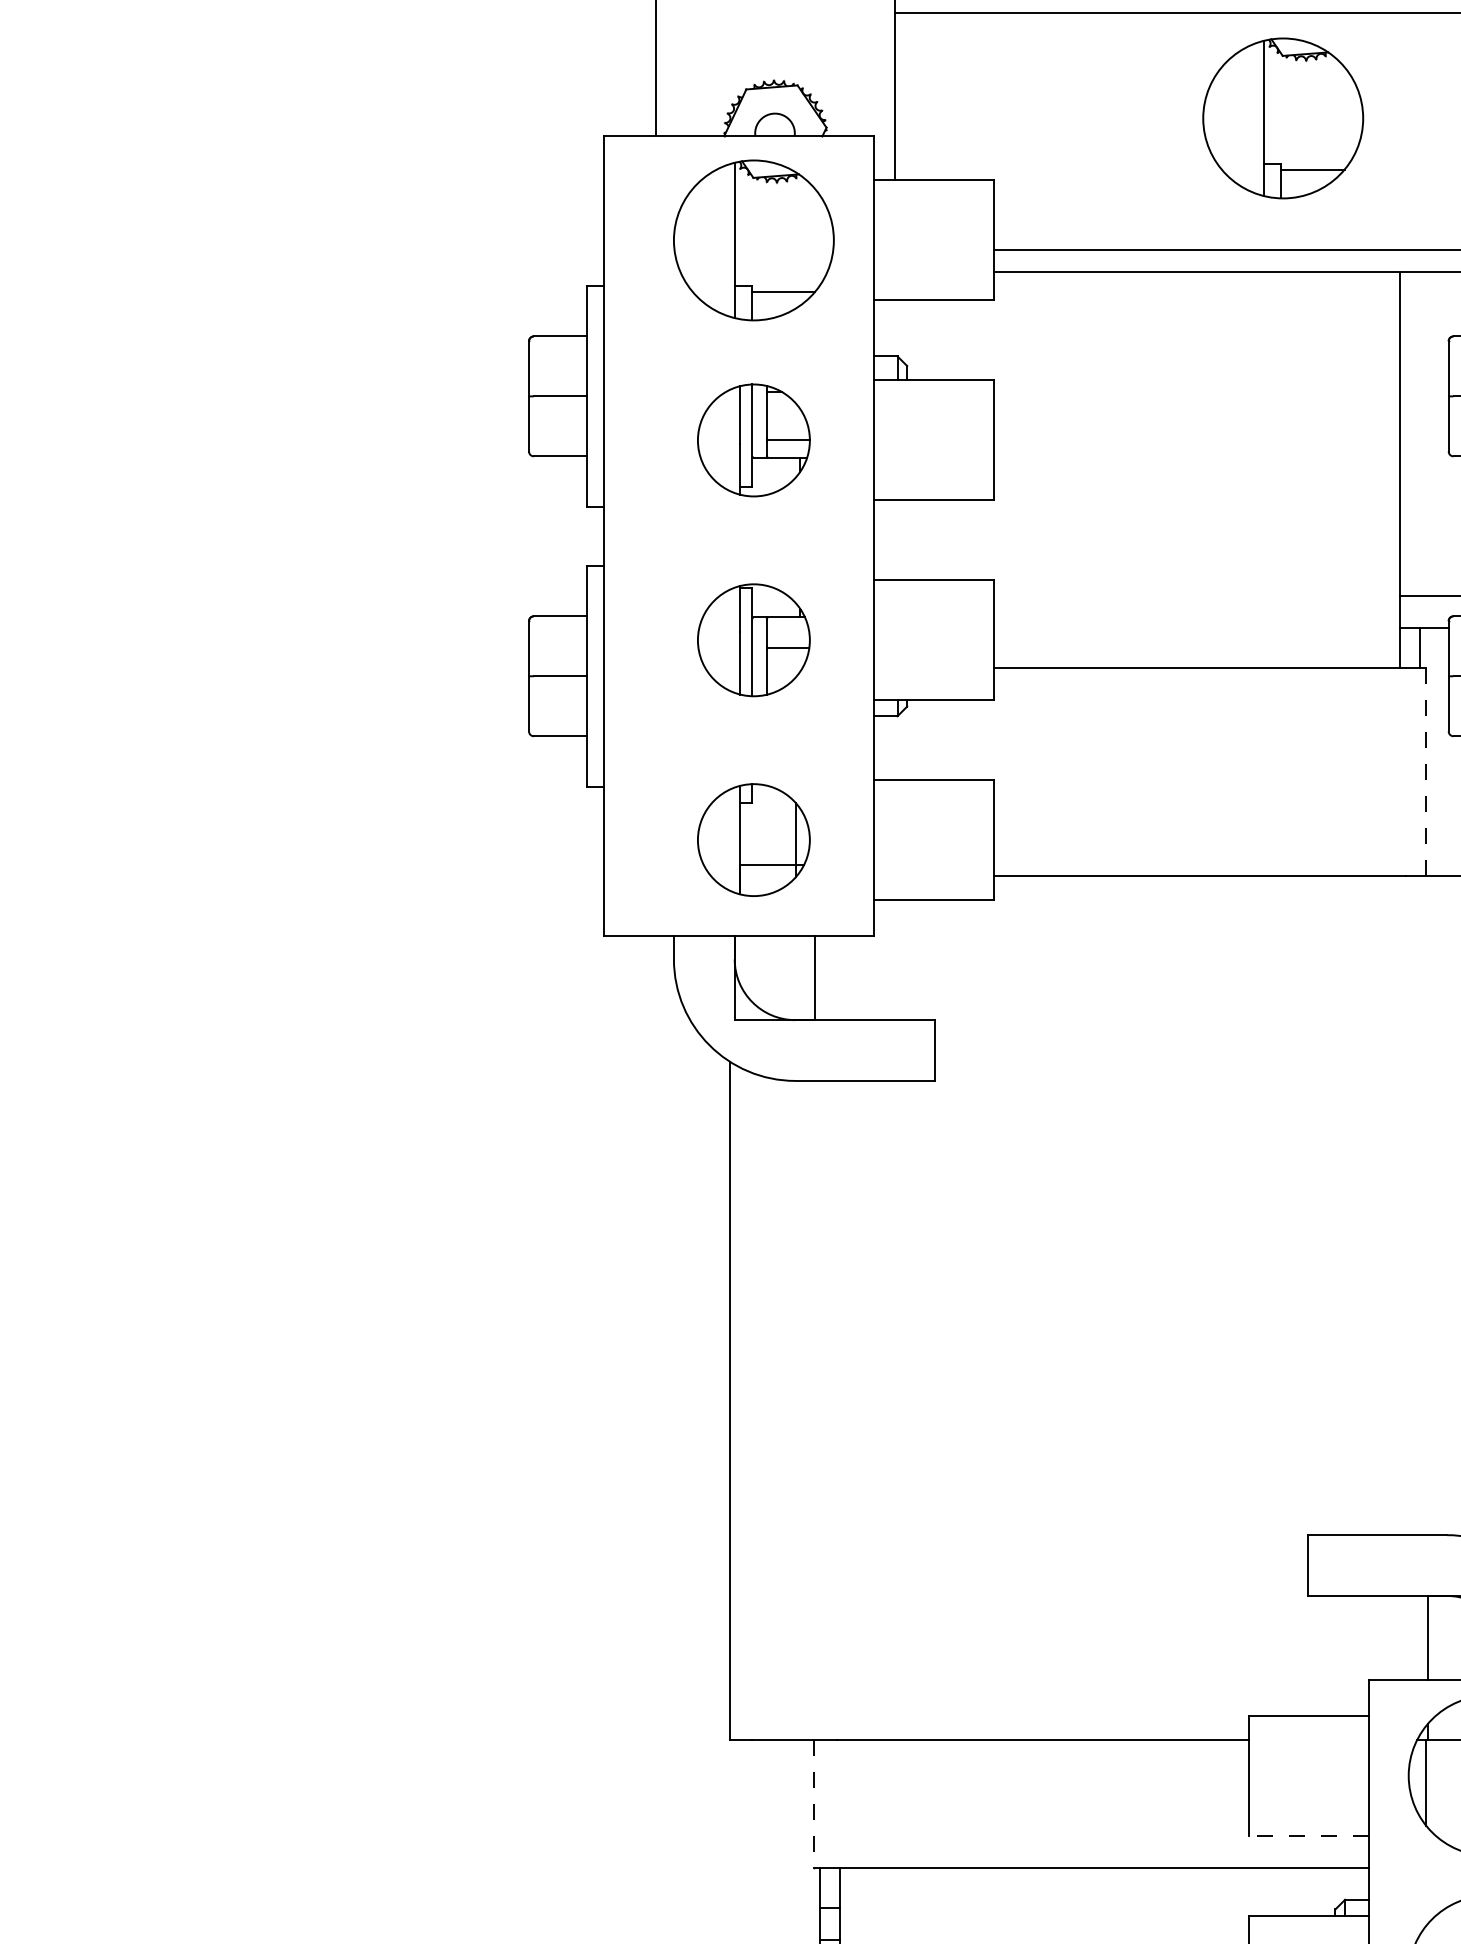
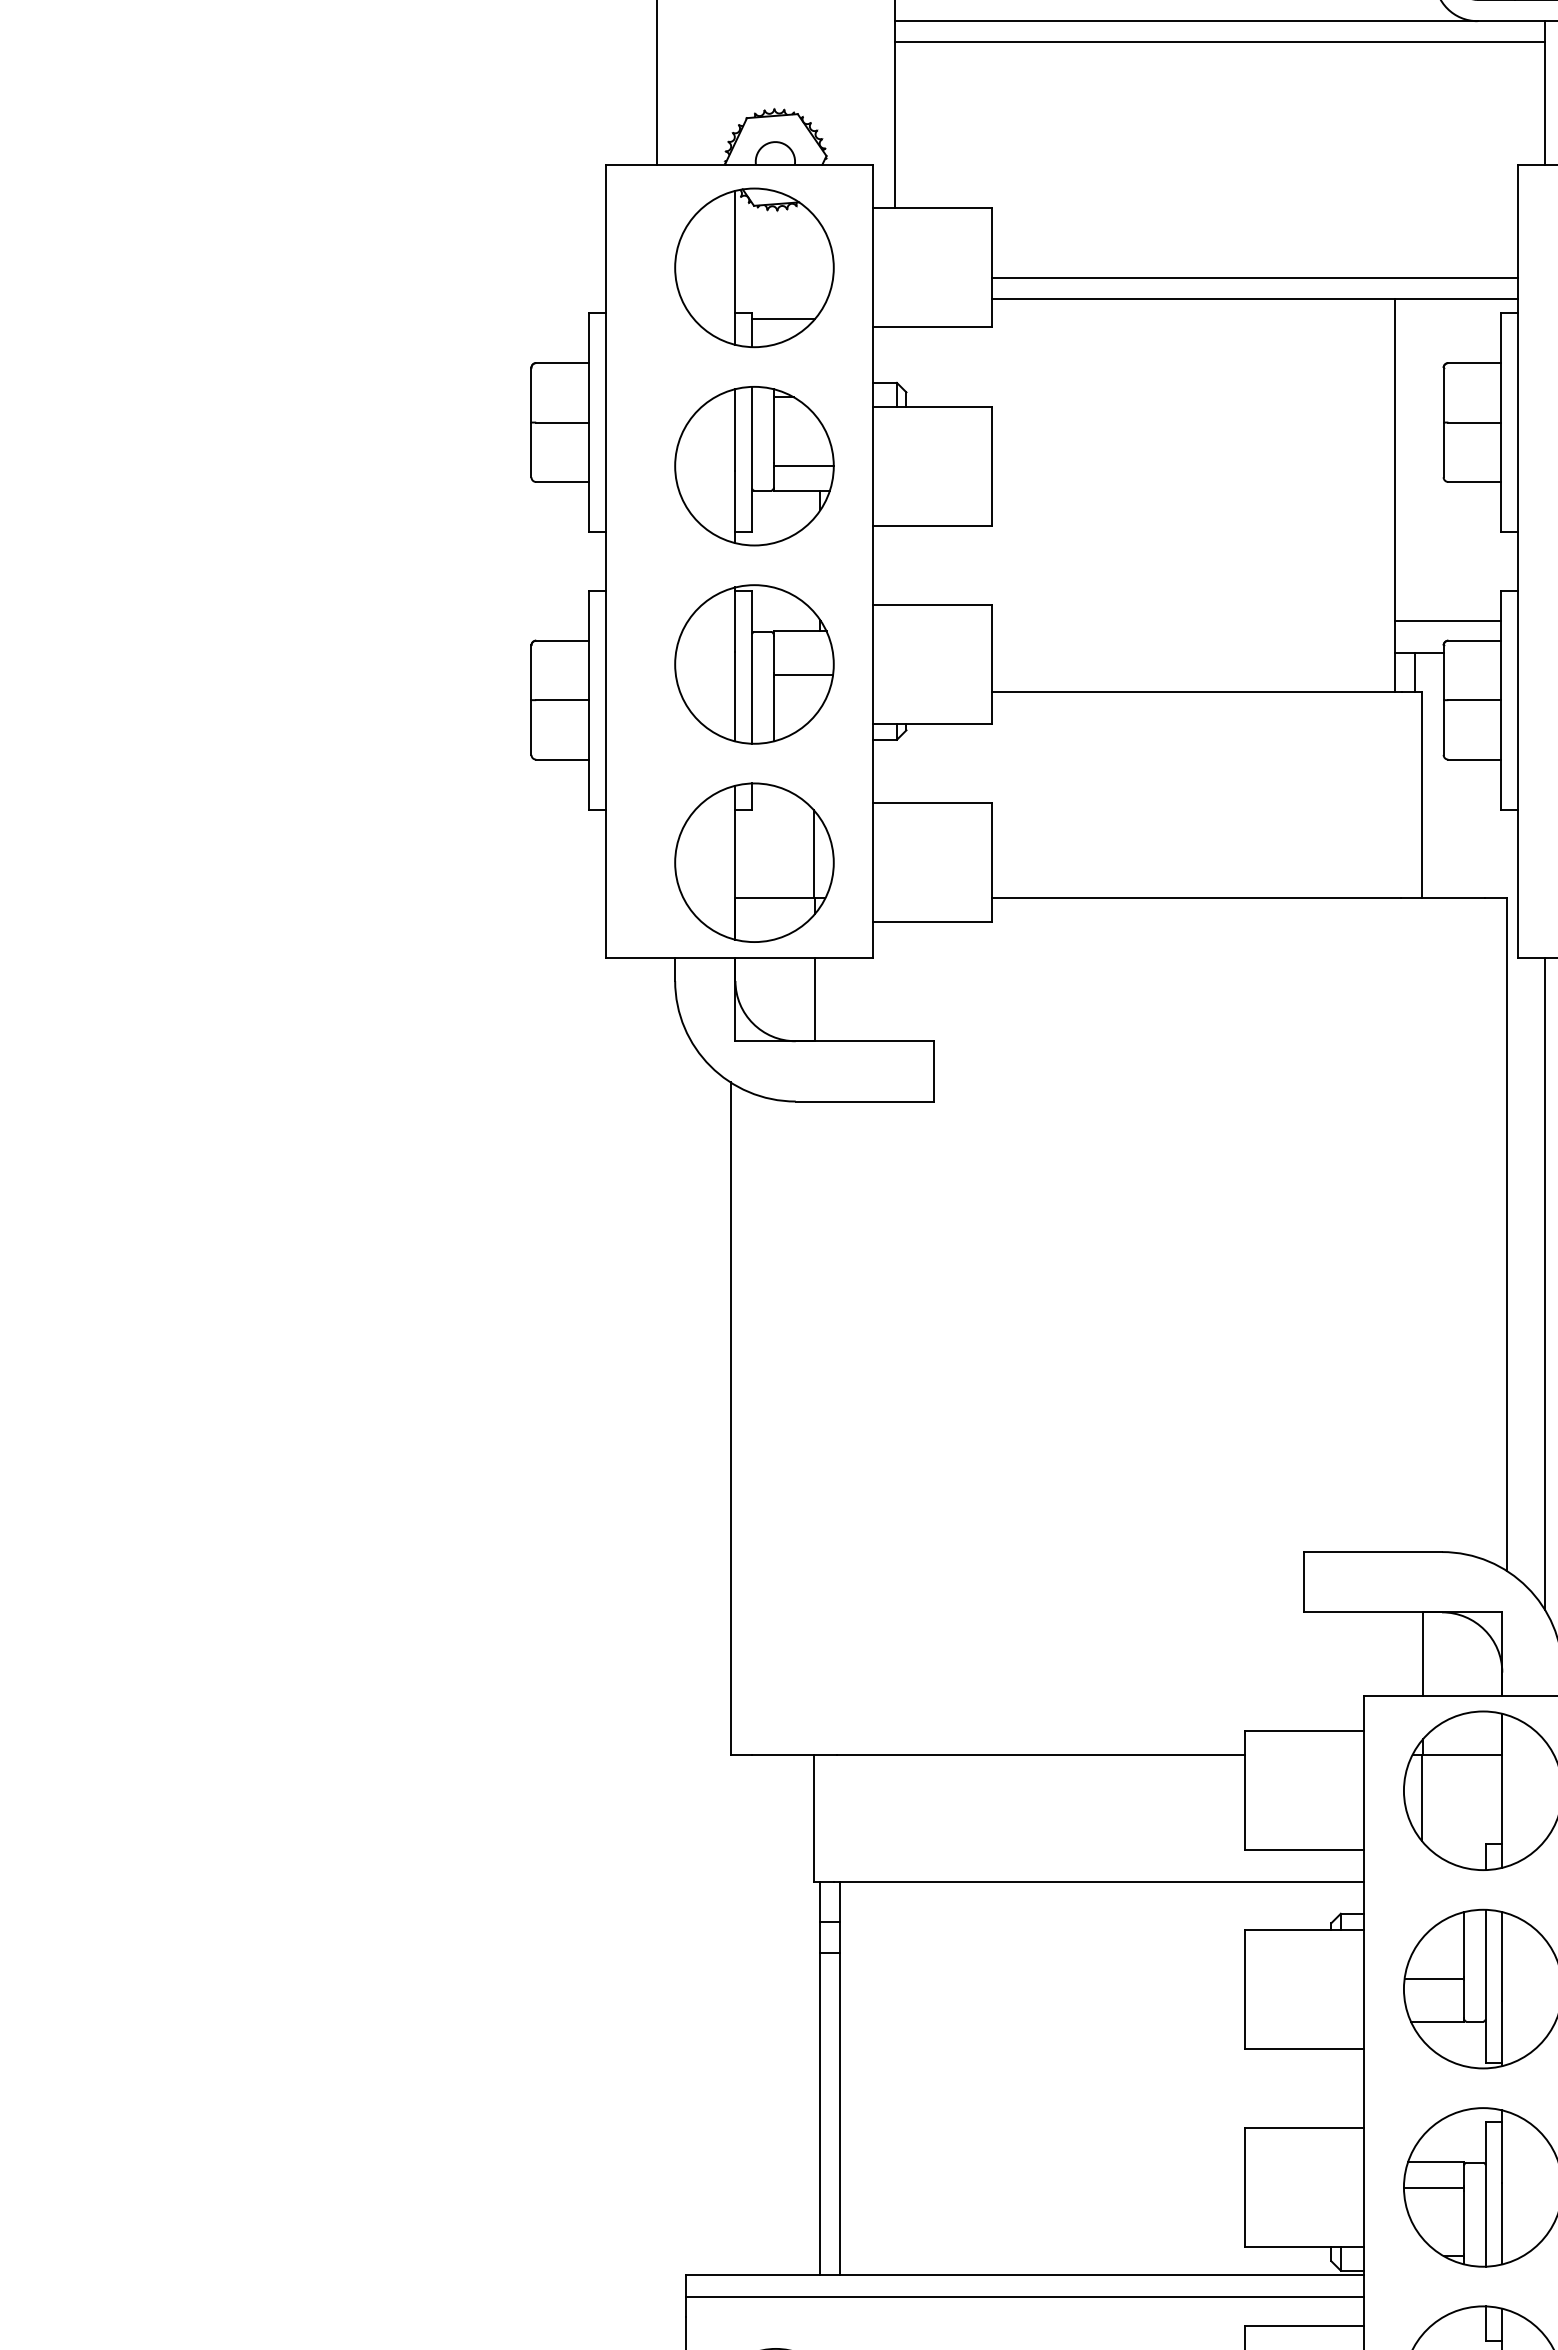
part: (1283, 118) -> (1279, 146), removed
part: (753, 440) -> (754, 466), size x1.43
part: (753, 640) -> (754, 664), size x1.43
line: (1426, 771) -> (1421, 794), dashed -> solid
part: (753, 839) -> (754, 862), size x1.43
line: (813, 1804) -> (813, 1819), dashed -> solid
line: (1308, 1836) -> (1304, 1850), dashed -> solid

